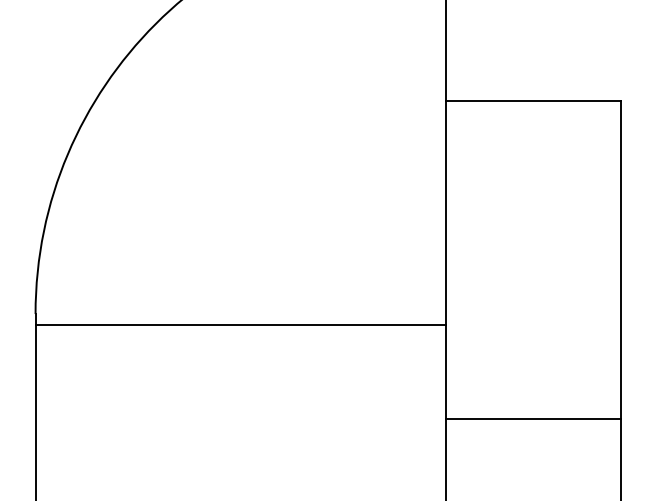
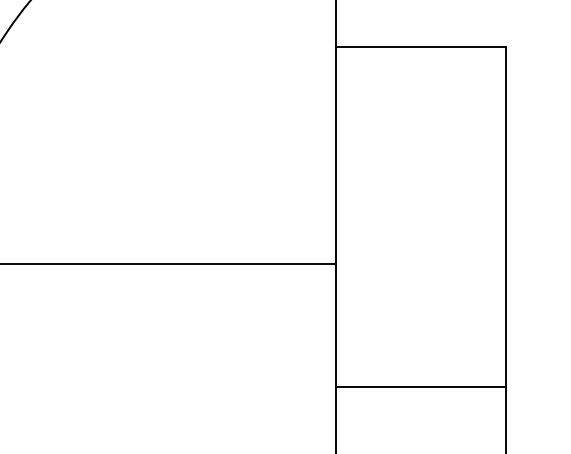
line: (533, 418) -> (421, 386), moved

